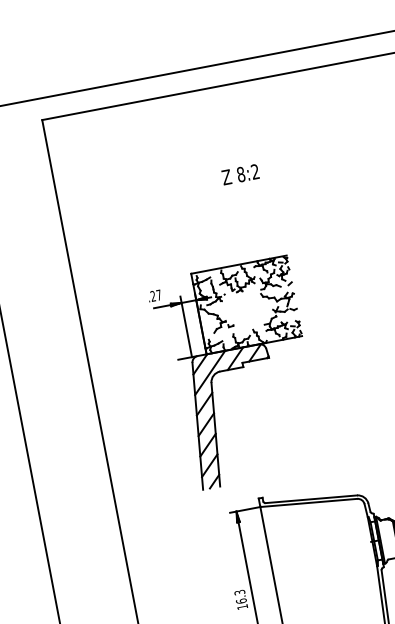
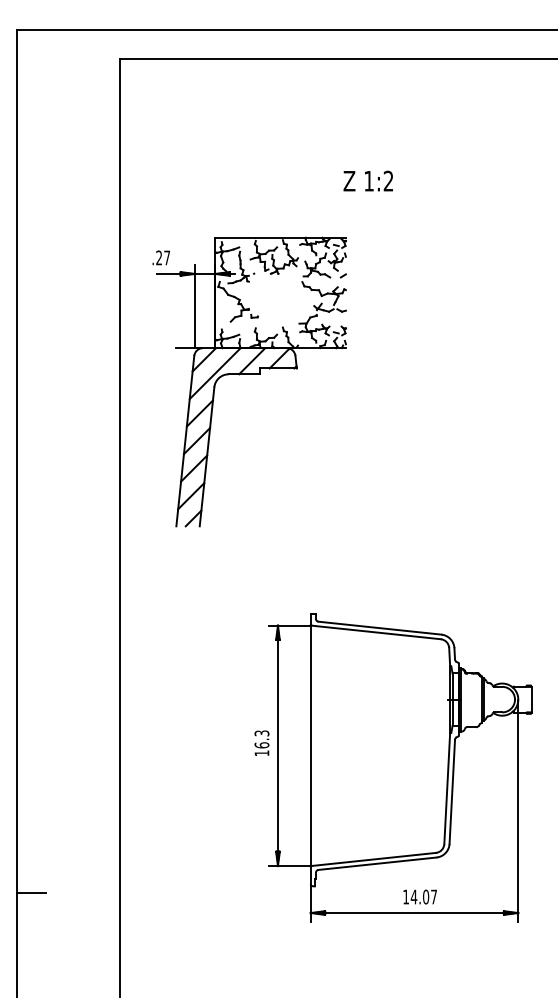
text: (241, 174) -> (369, 180), 8:2 -> 1:2
part: (235, 368) -> (249, 374), moved

